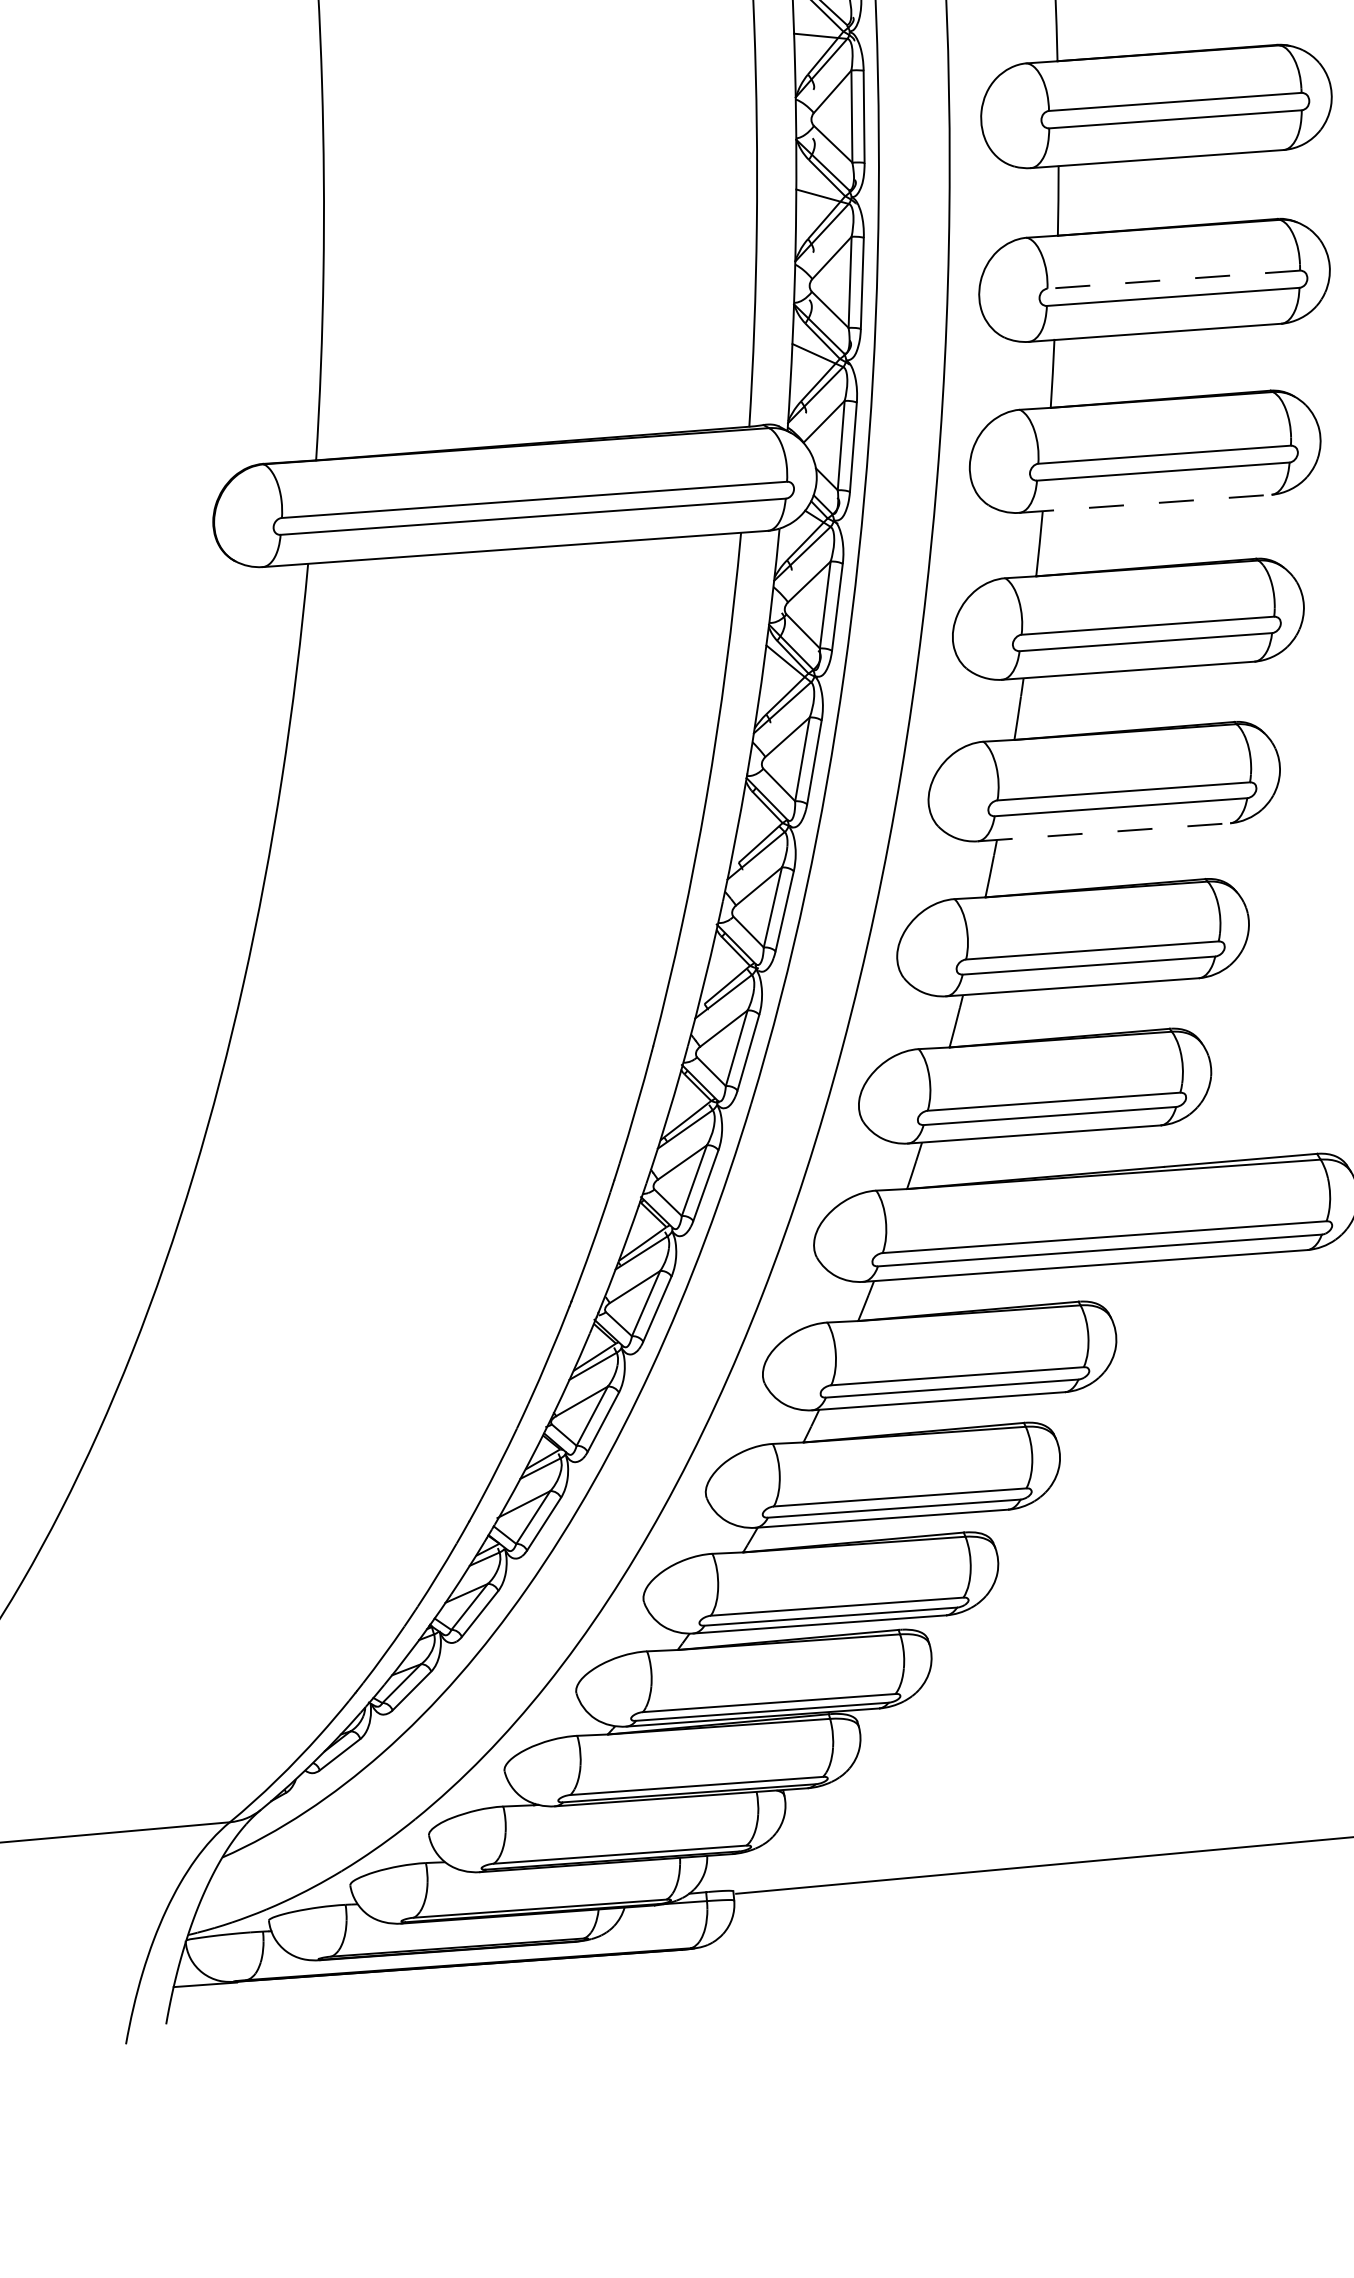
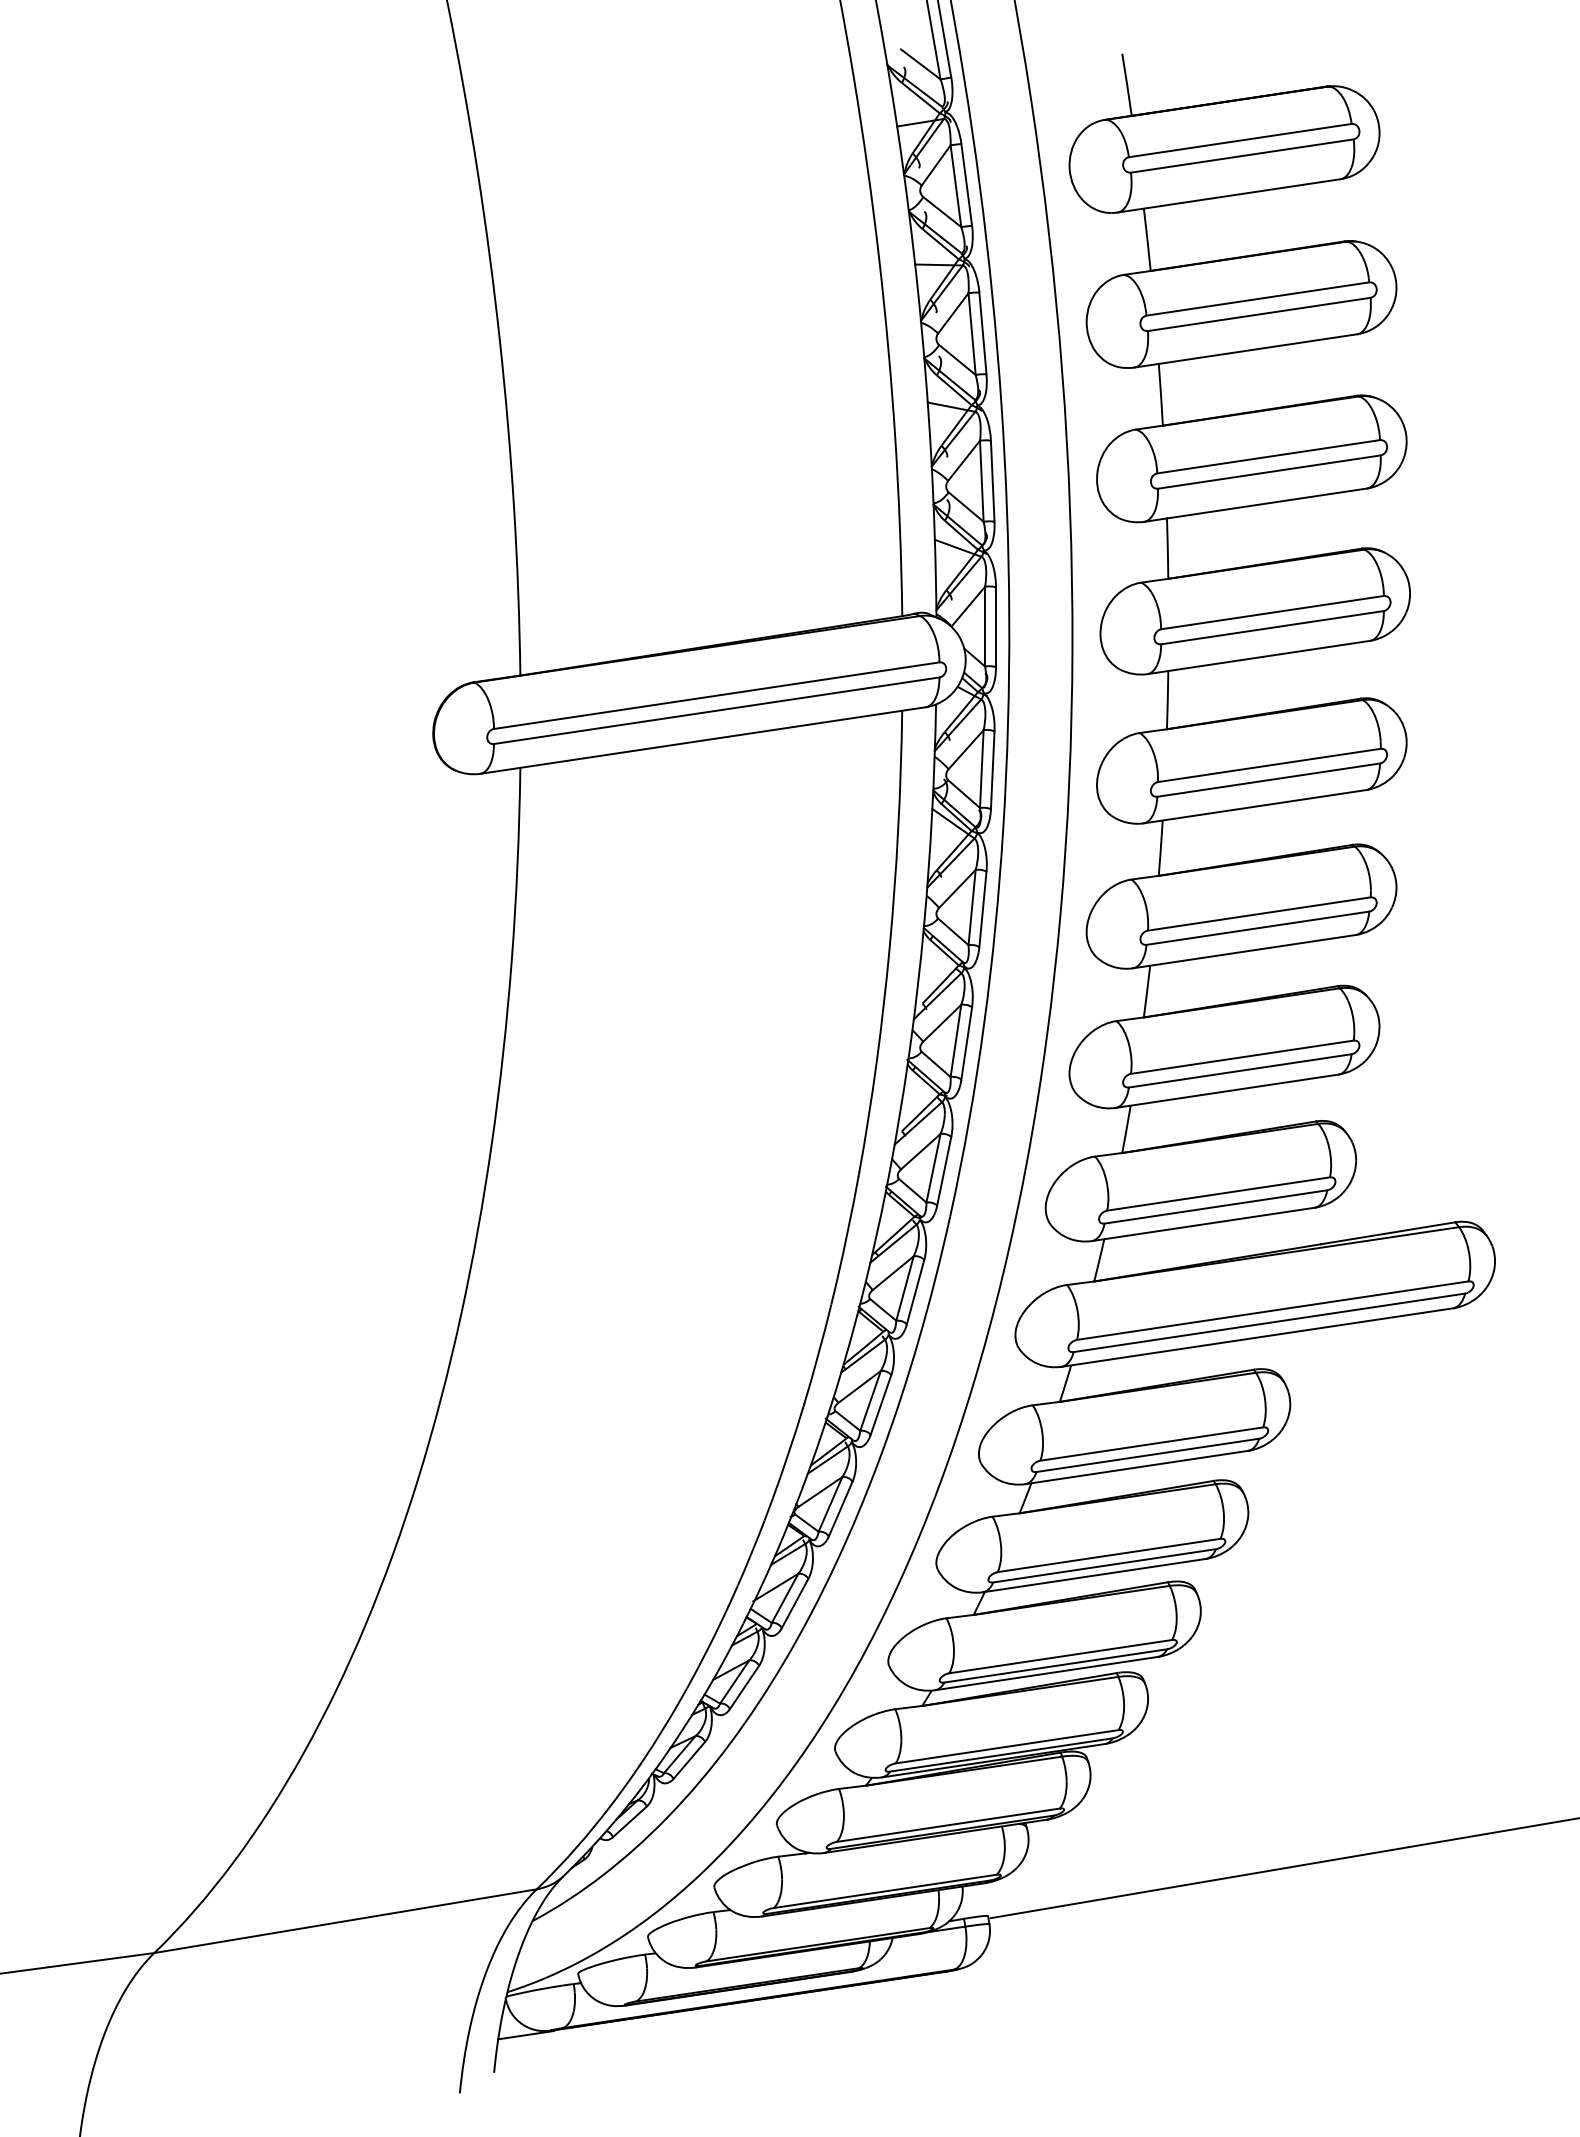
line: (1173, 279) -> (1268, 456), dashed -> solid
line: (1145, 503) -> (1258, 657), dashed -> solid
line: (1103, 832) -> (1244, 951), dashed -> solid

